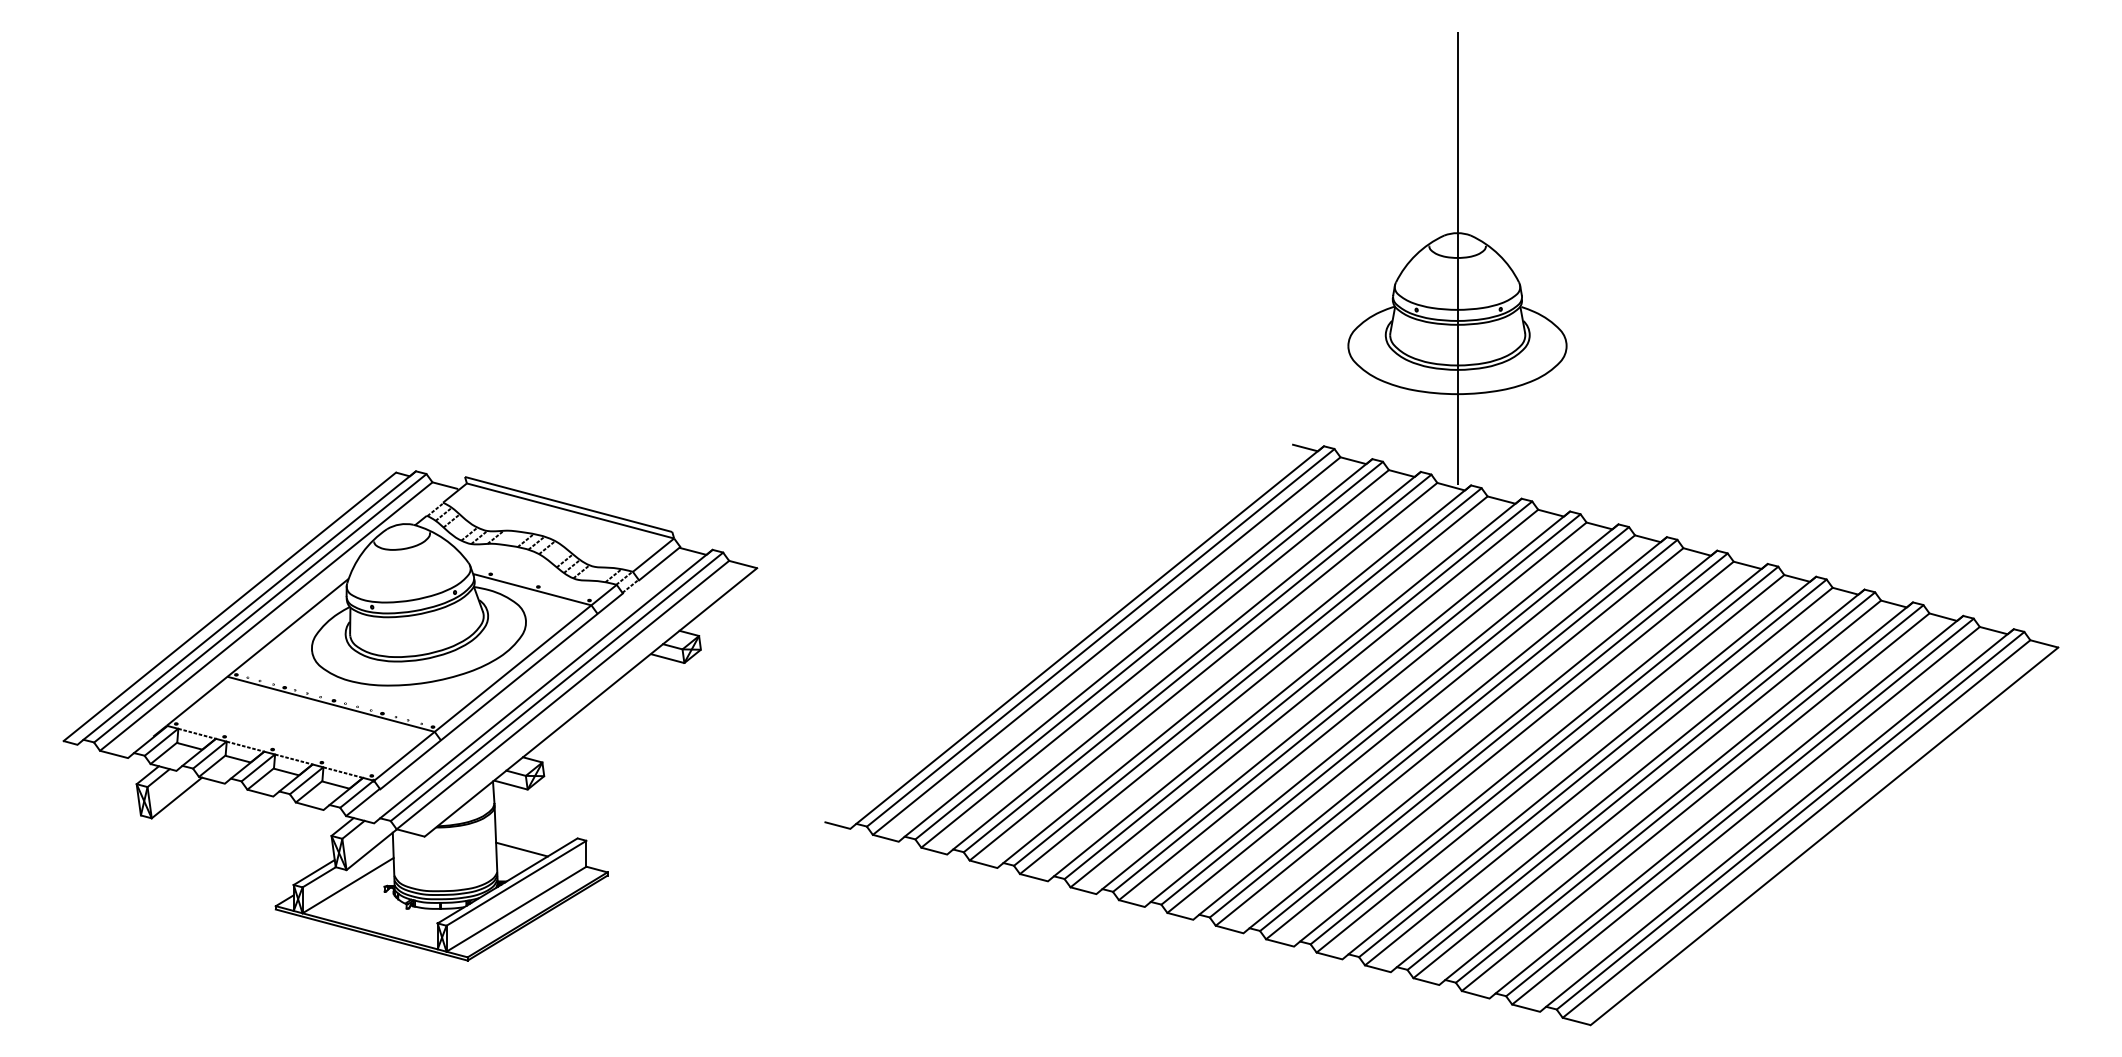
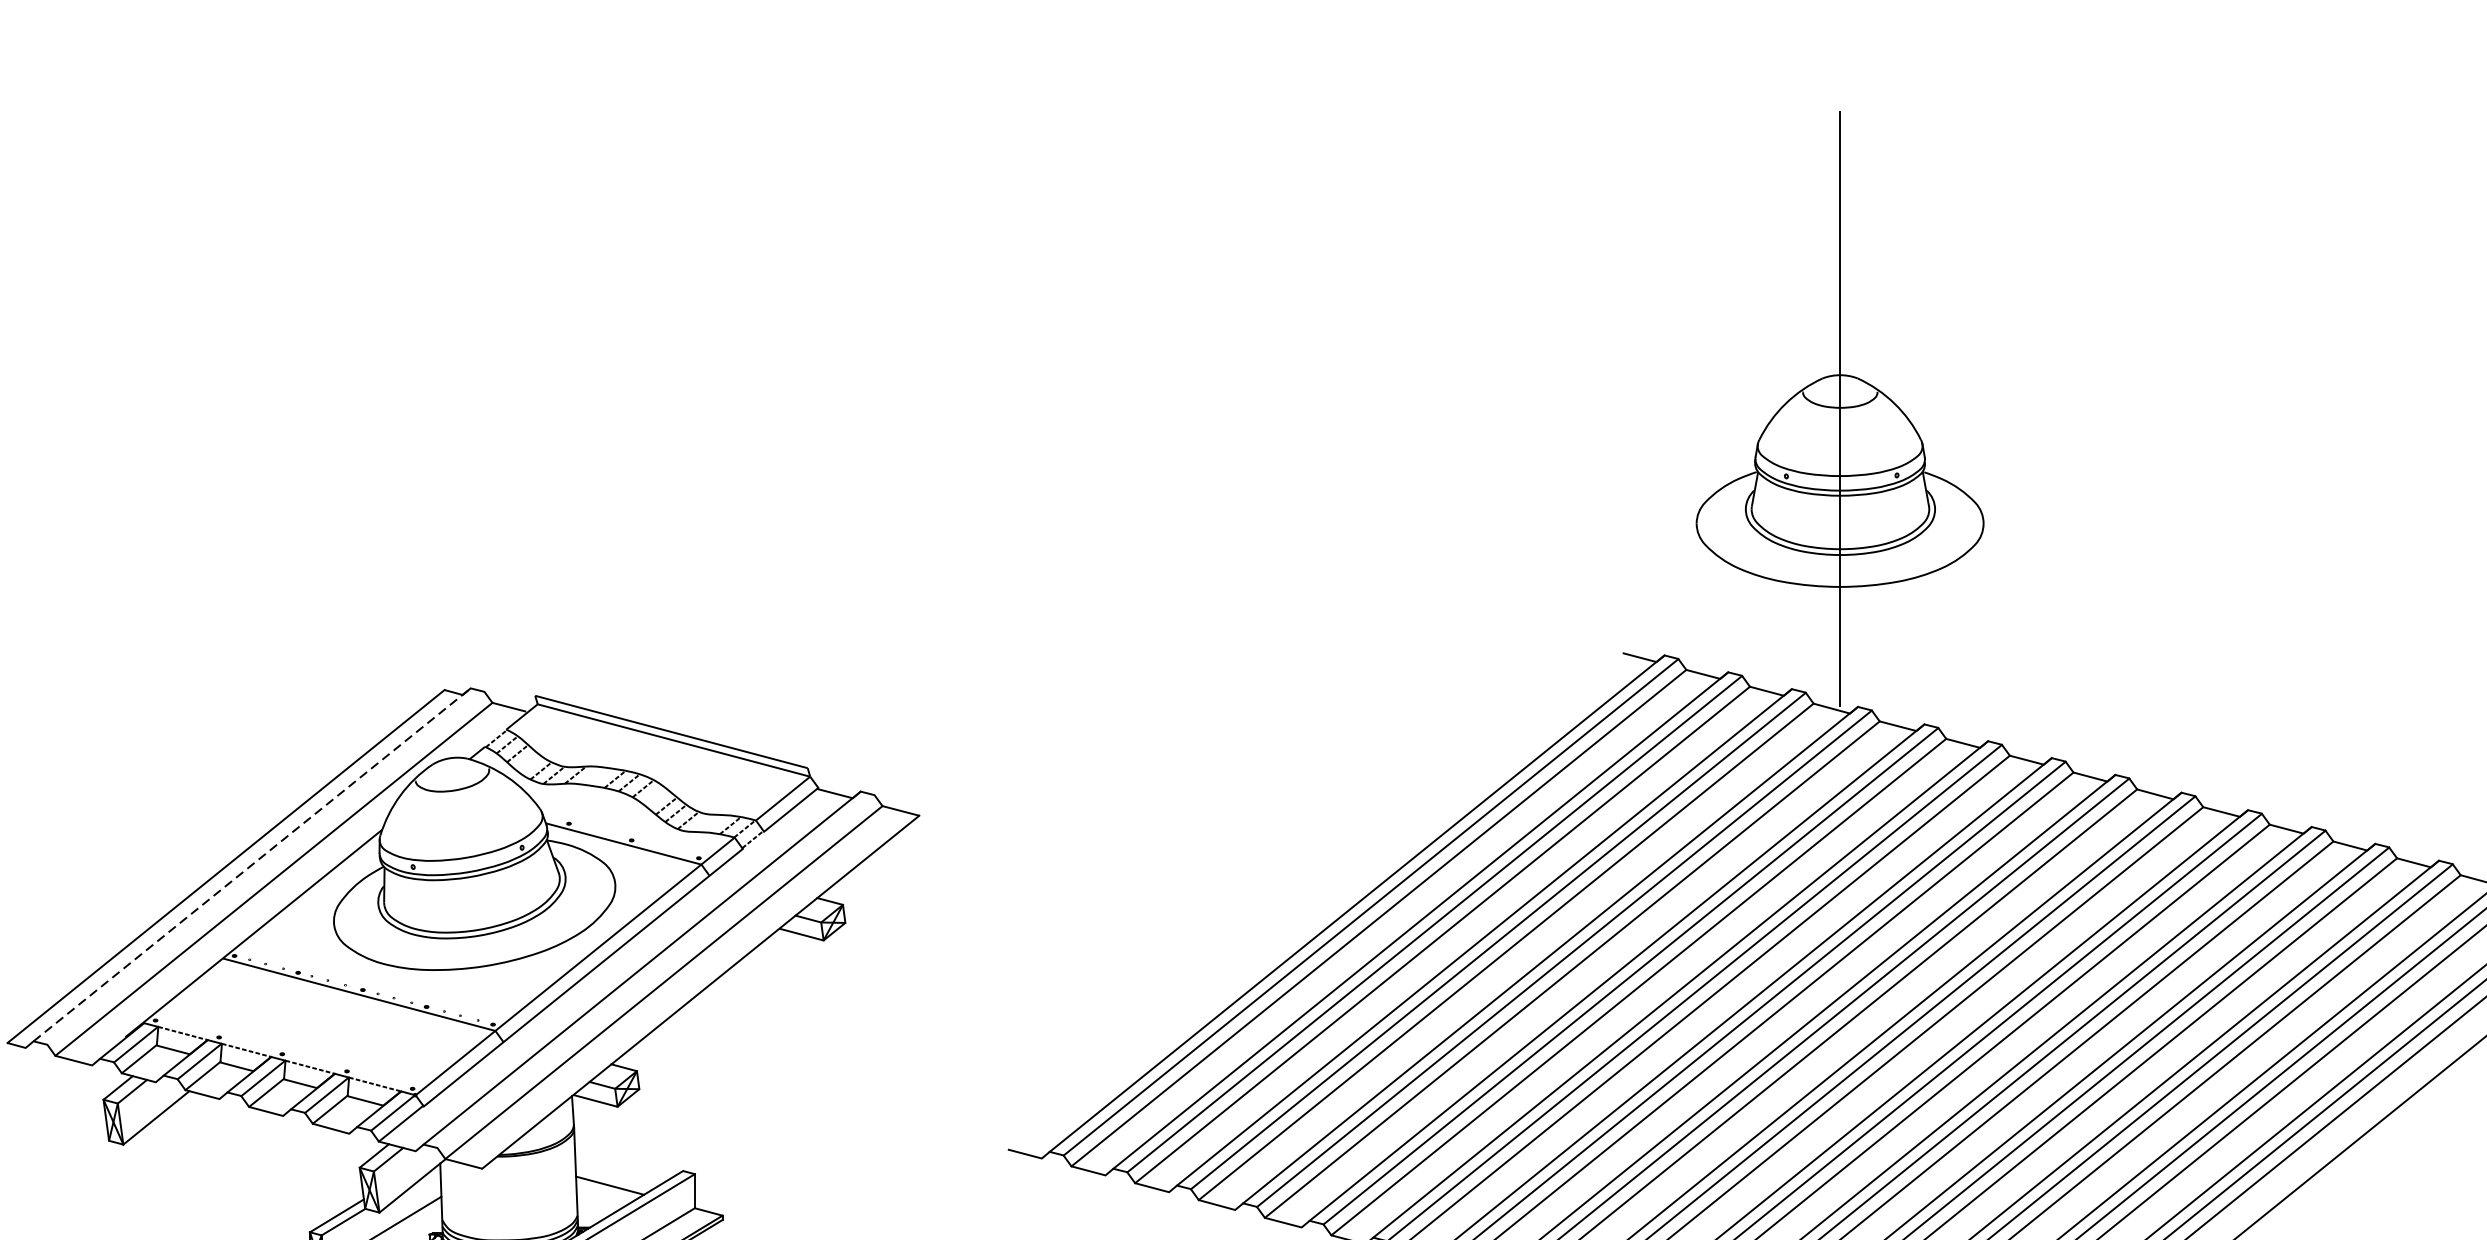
line: (249, 605) -> (251, 864), solid -> dashed
line: (260, 608) -> (266, 868), removed
line: (556, 686) -> (655, 971), removed

